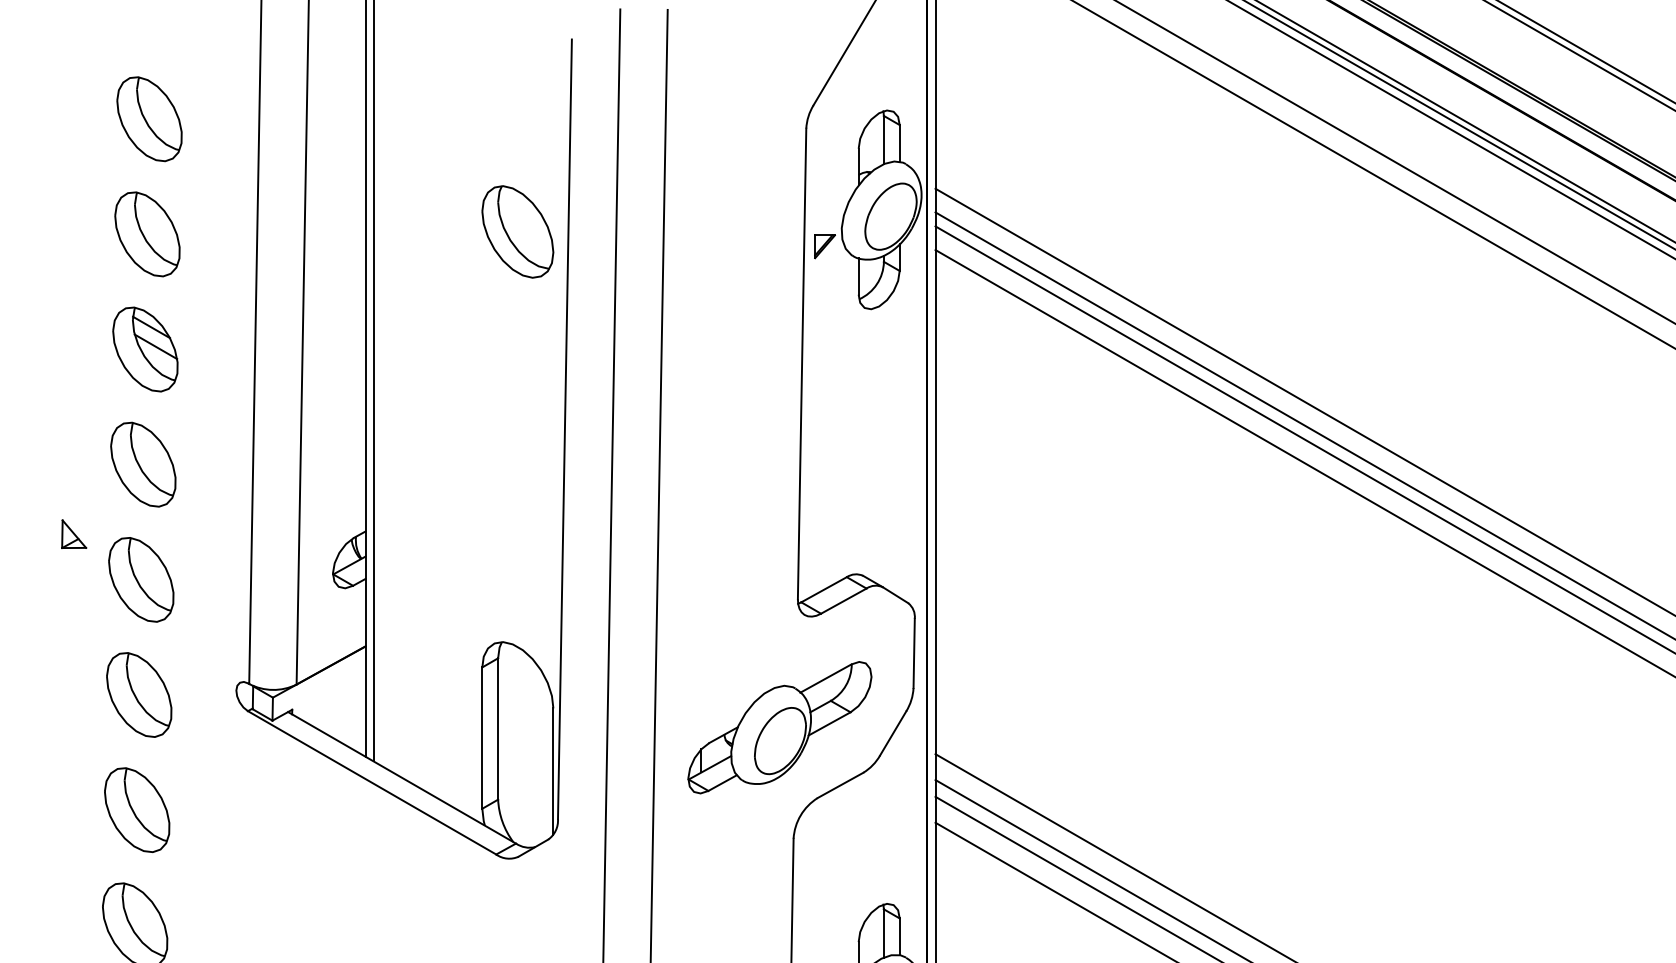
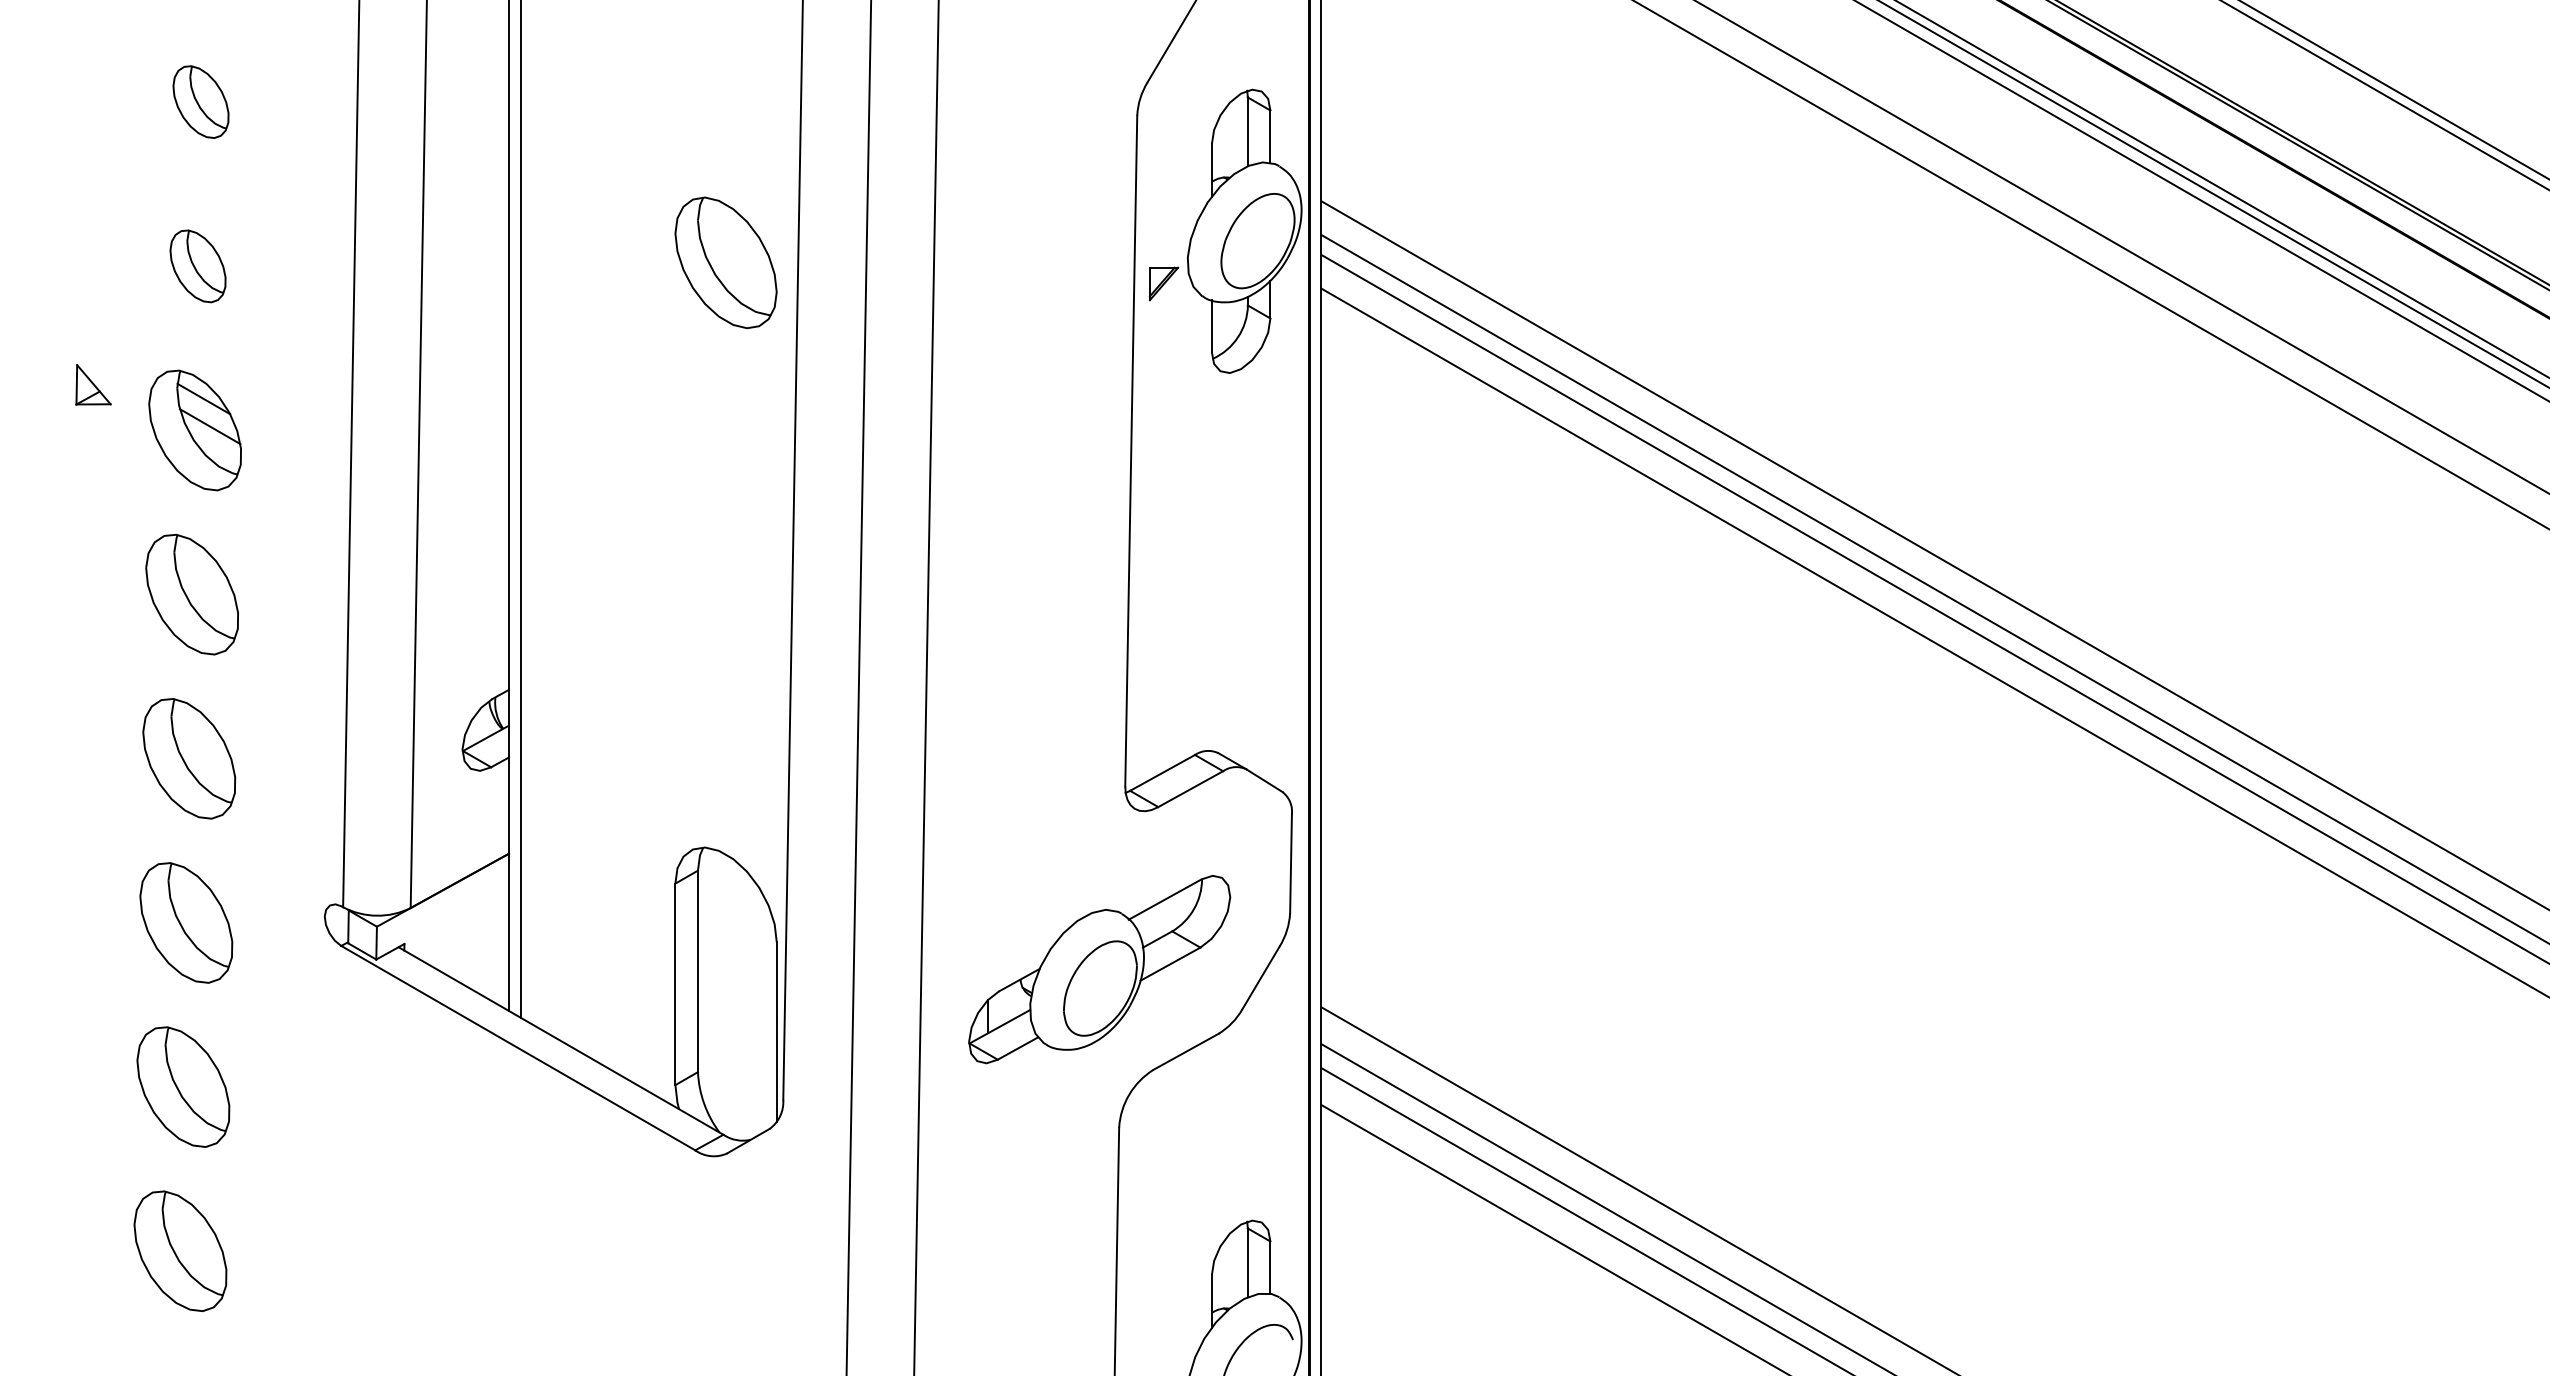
part: (149, 118) -> (200, 101), size x0.6
part: (147, 234) -> (197, 266), size x0.6
part: (74, 534) -> (93, 384), moved

